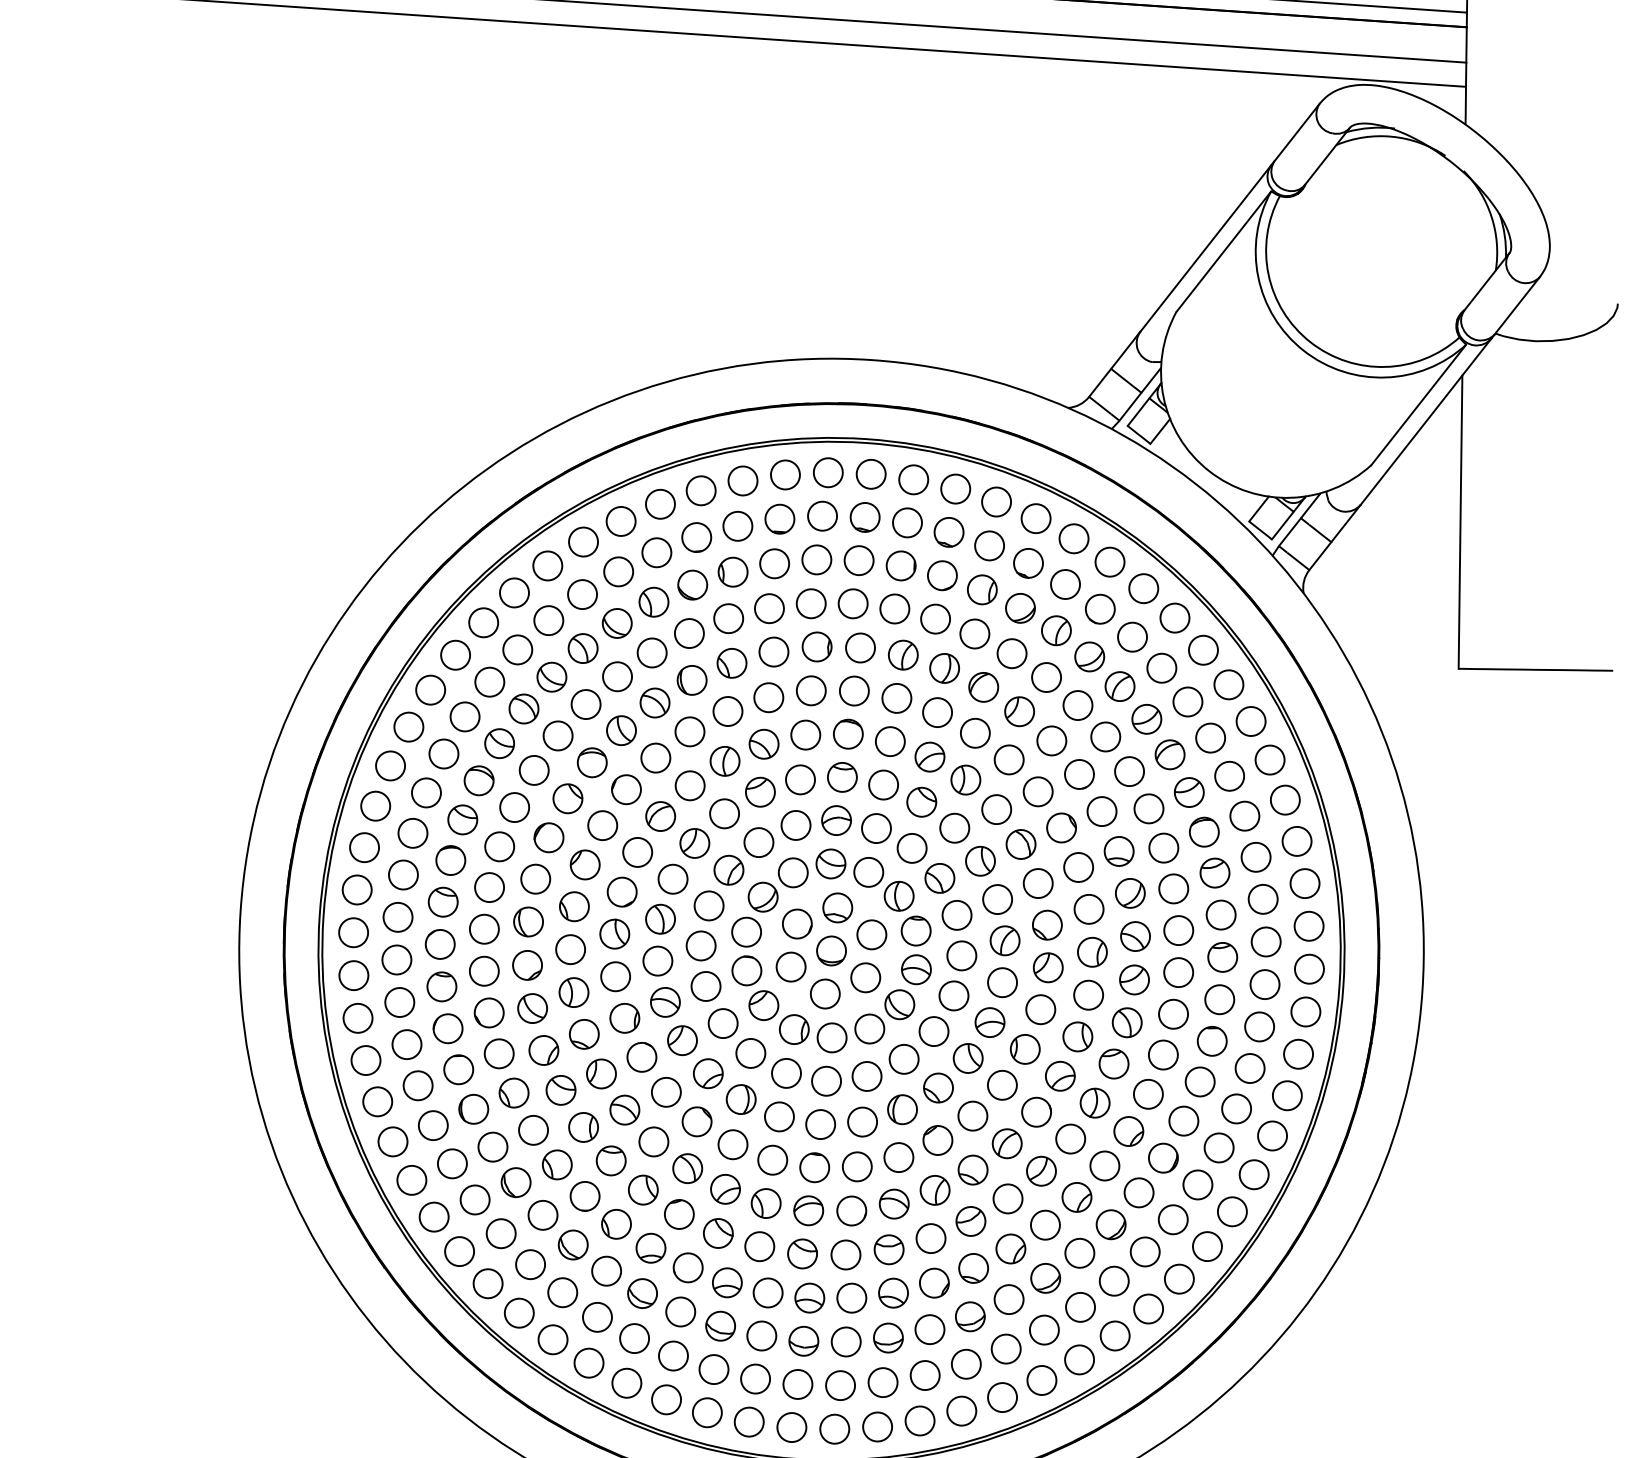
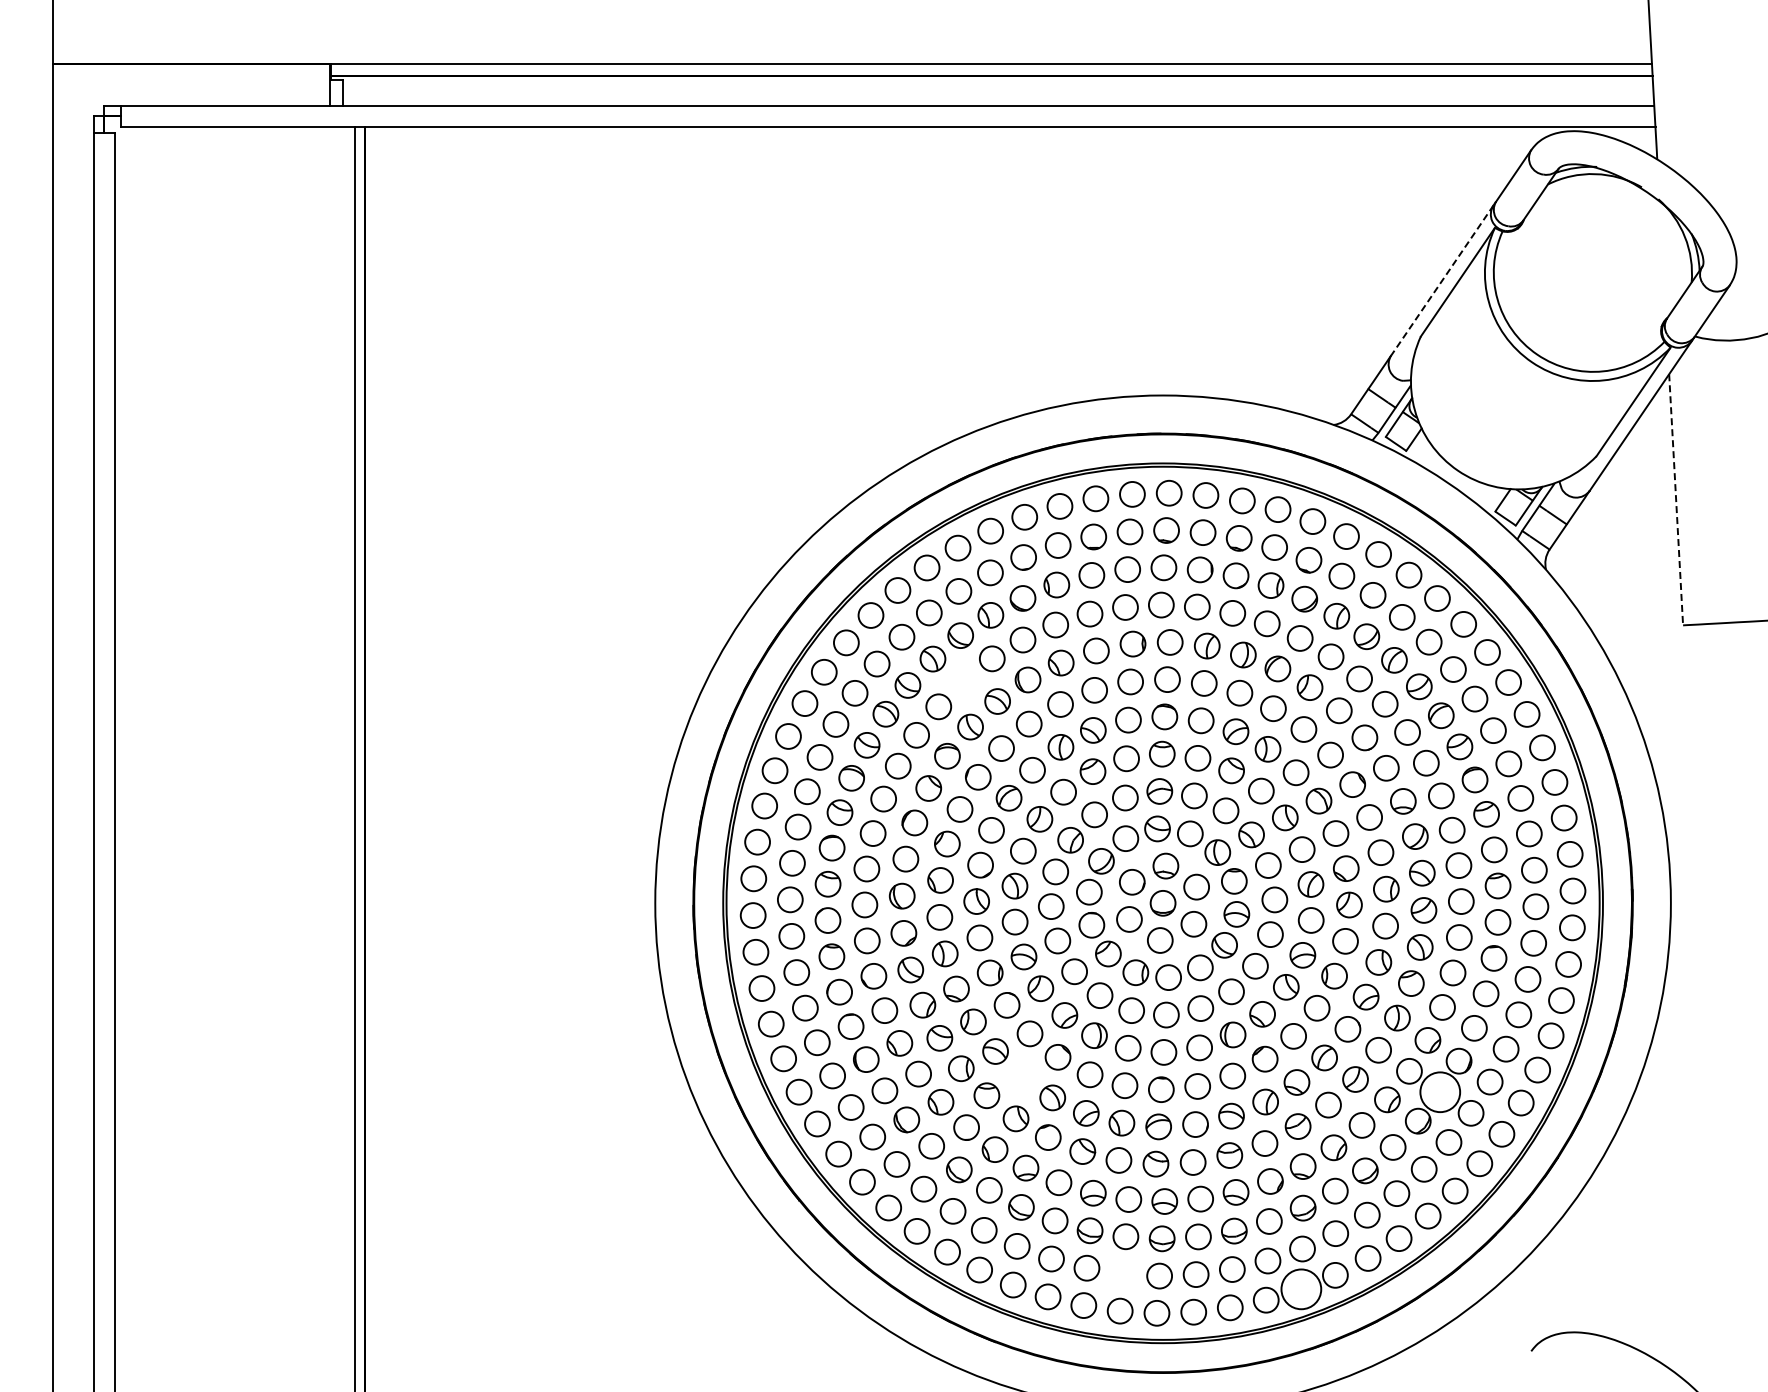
line: (1206, 248) -> (1442, 280), solid -> dashed
line: (1460, 521) -> (1676, 499), solid -> dashed
circle: (616, 675) -> (963, 680), removed
circle: (654, 1141) -> (1022, 1076), removed
circle: (1138, 1191) -> (1439, 1091), size x1.6
circle: (754, 1378) -> (1122, 1273), removed
circle: (960, 1410) -> (1300, 1288), size x1.6

